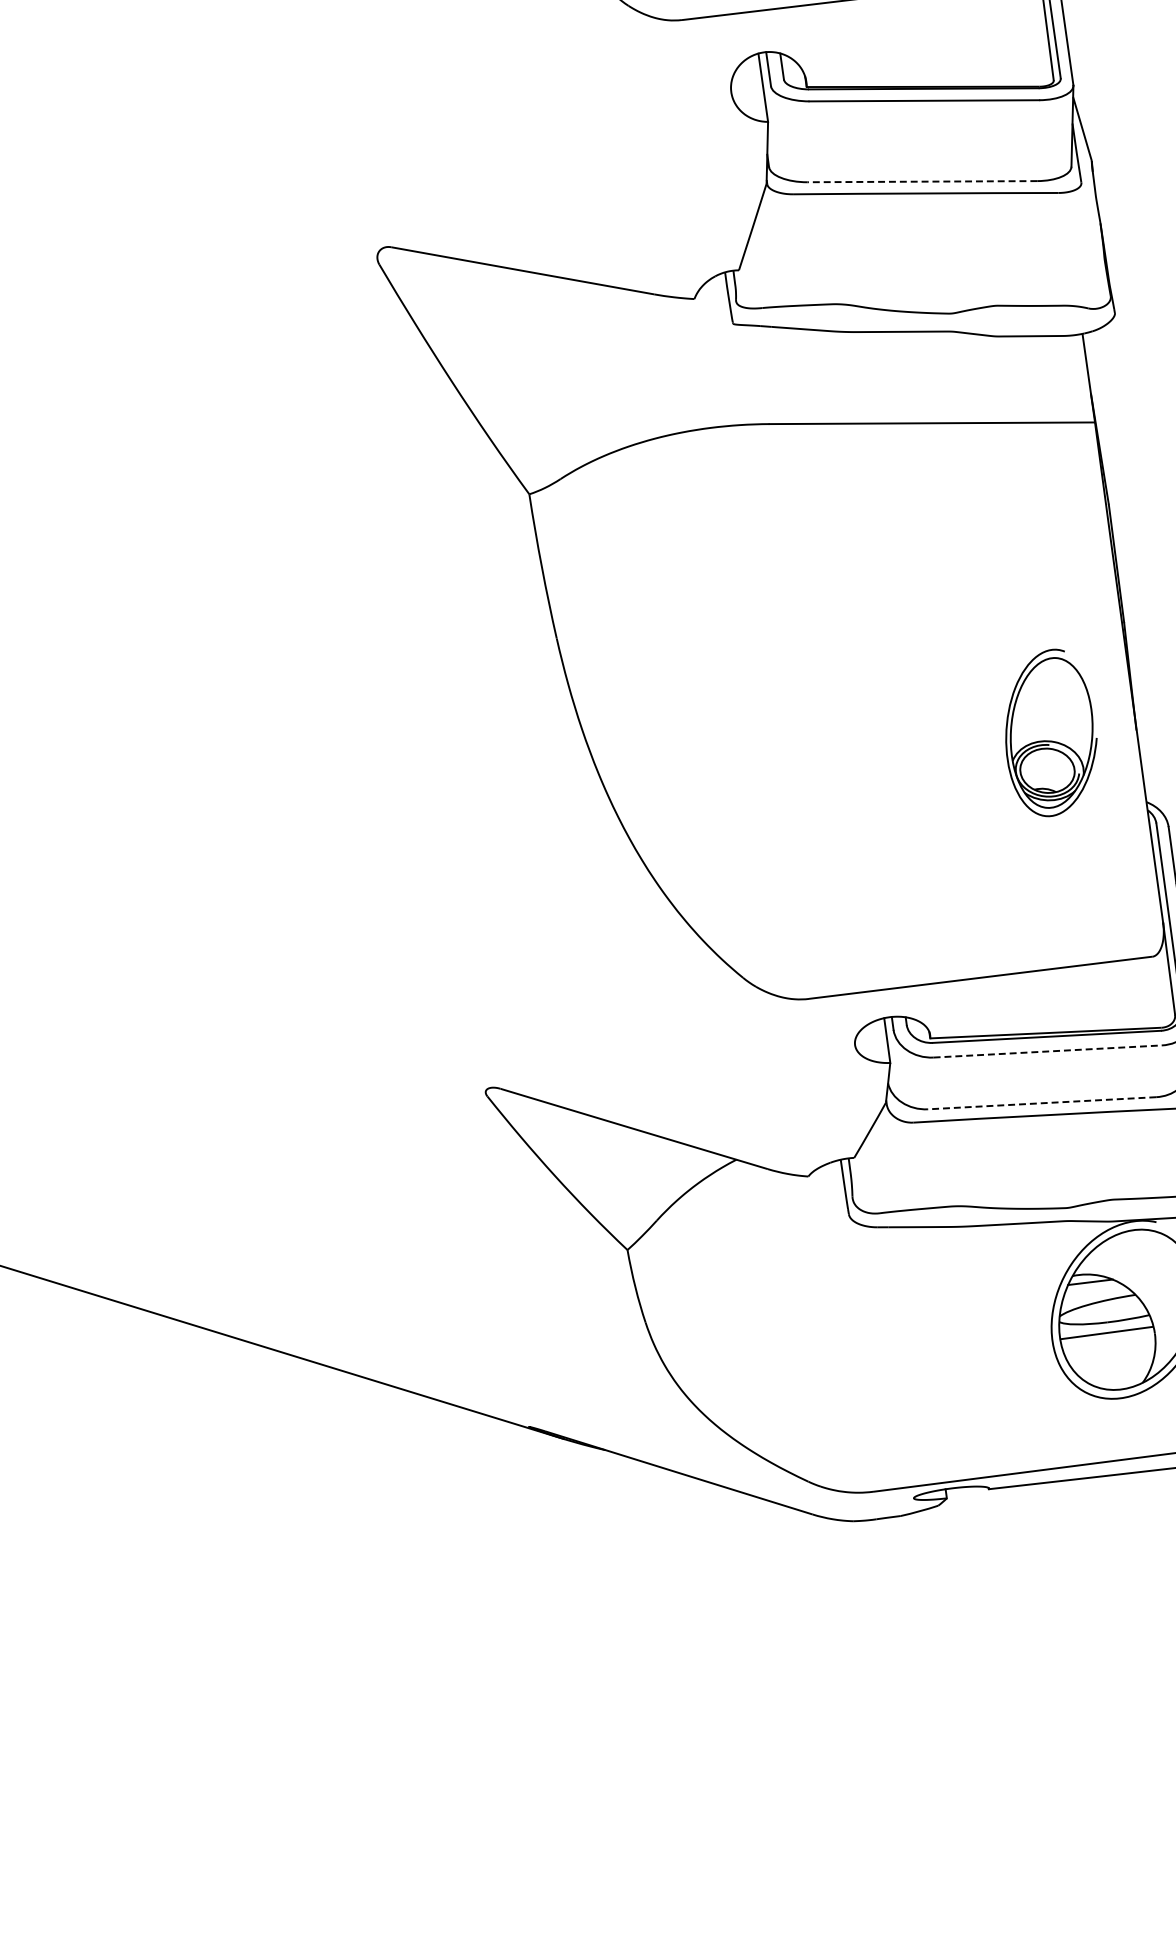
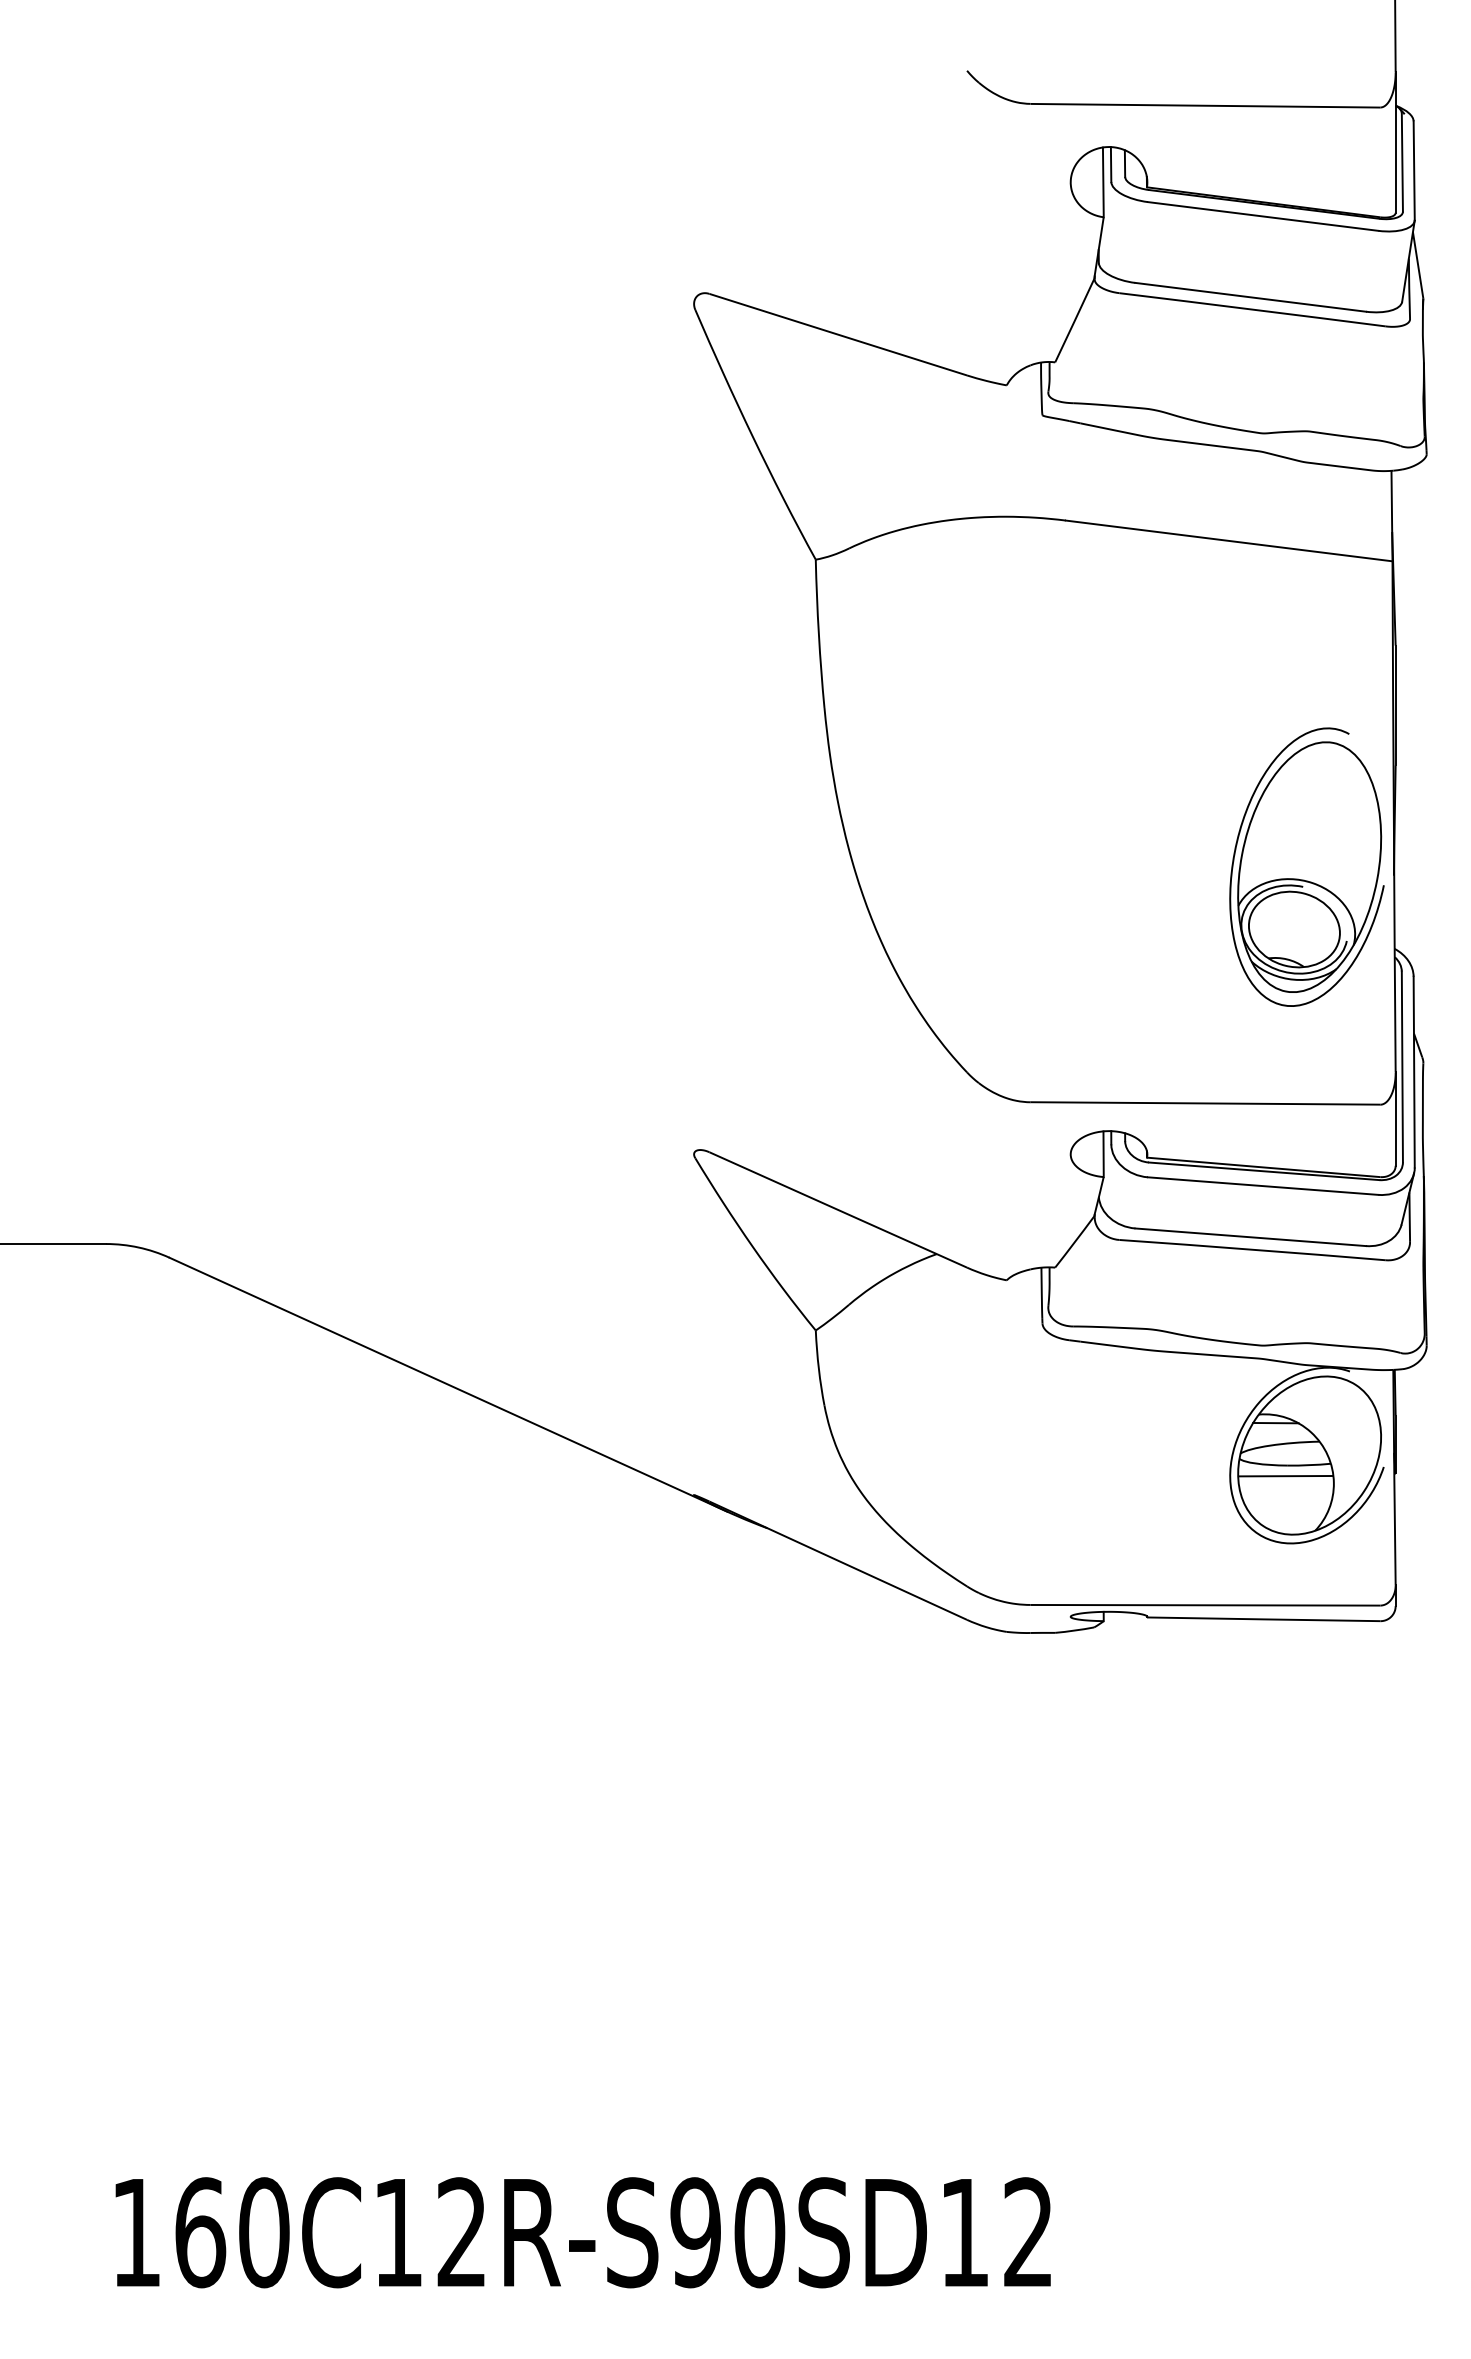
line: (922, 181) -> (1250, 297), dashed -> solid
part: (1049, 732) -> (1306, 866), size x1.67
line: (1048, 1051) -> (1263, 1186), dashed -> solid
line: (1041, 1103) -> (1250, 1237), dashed -> solid

